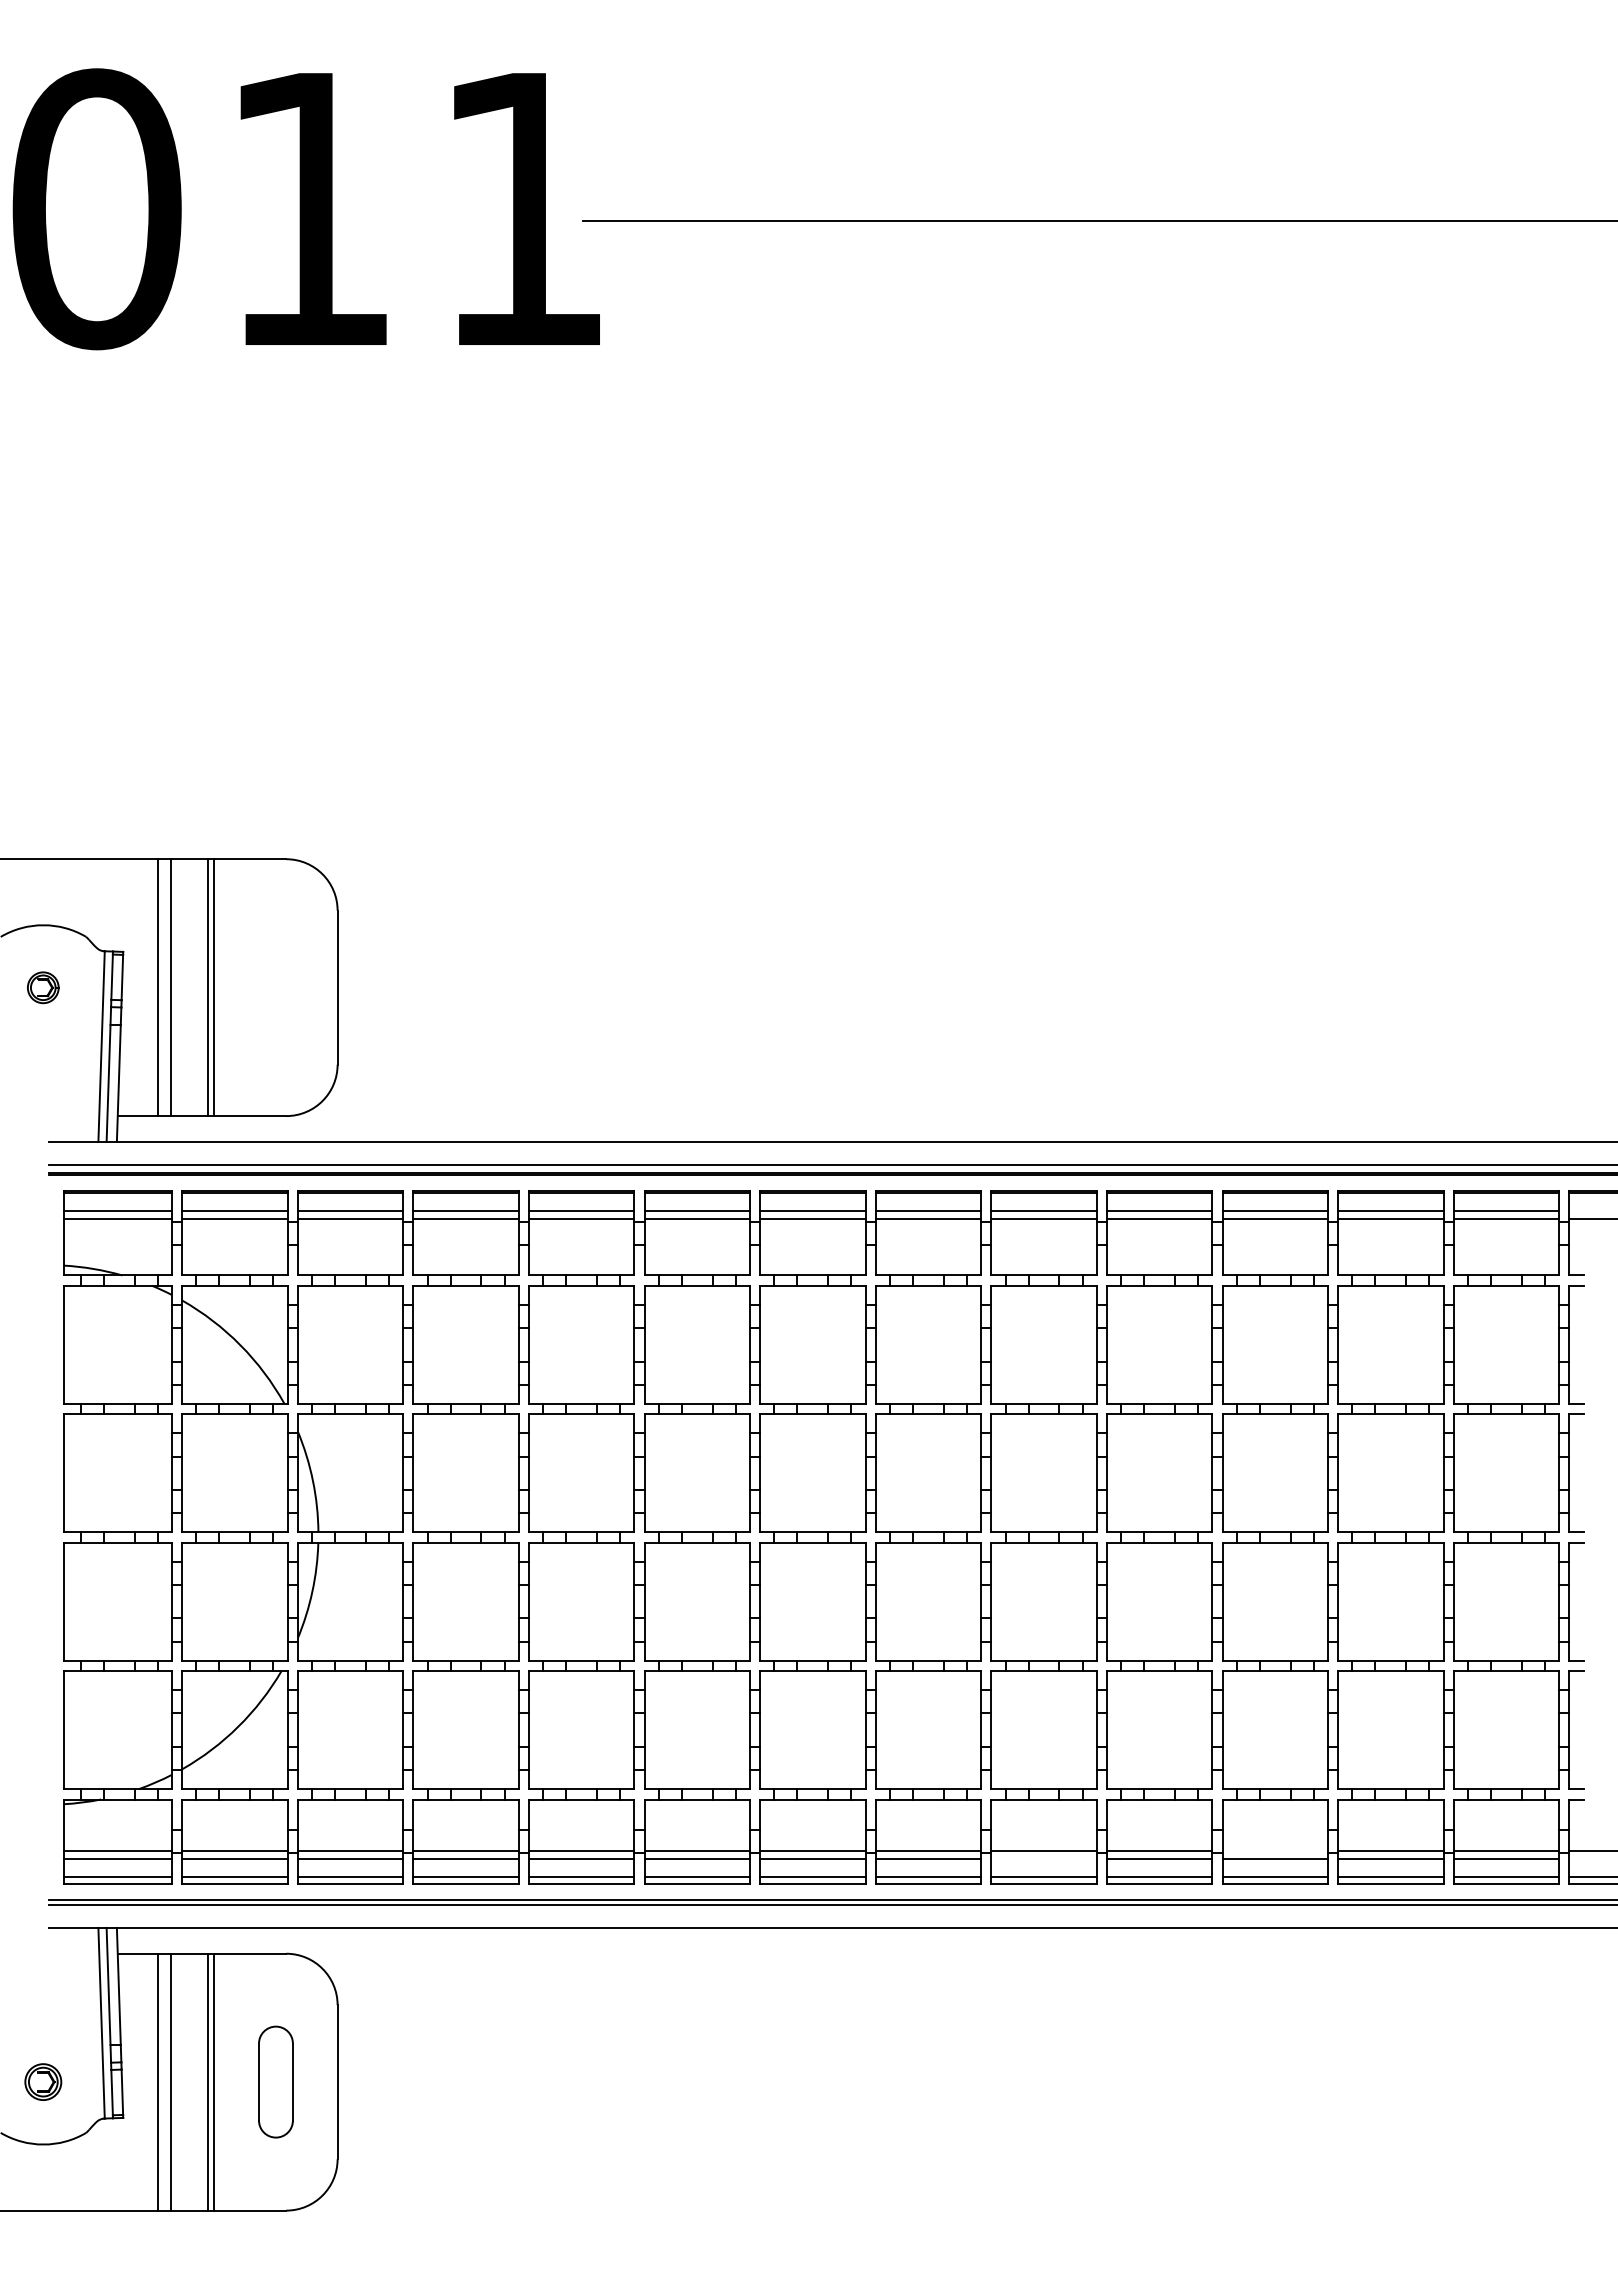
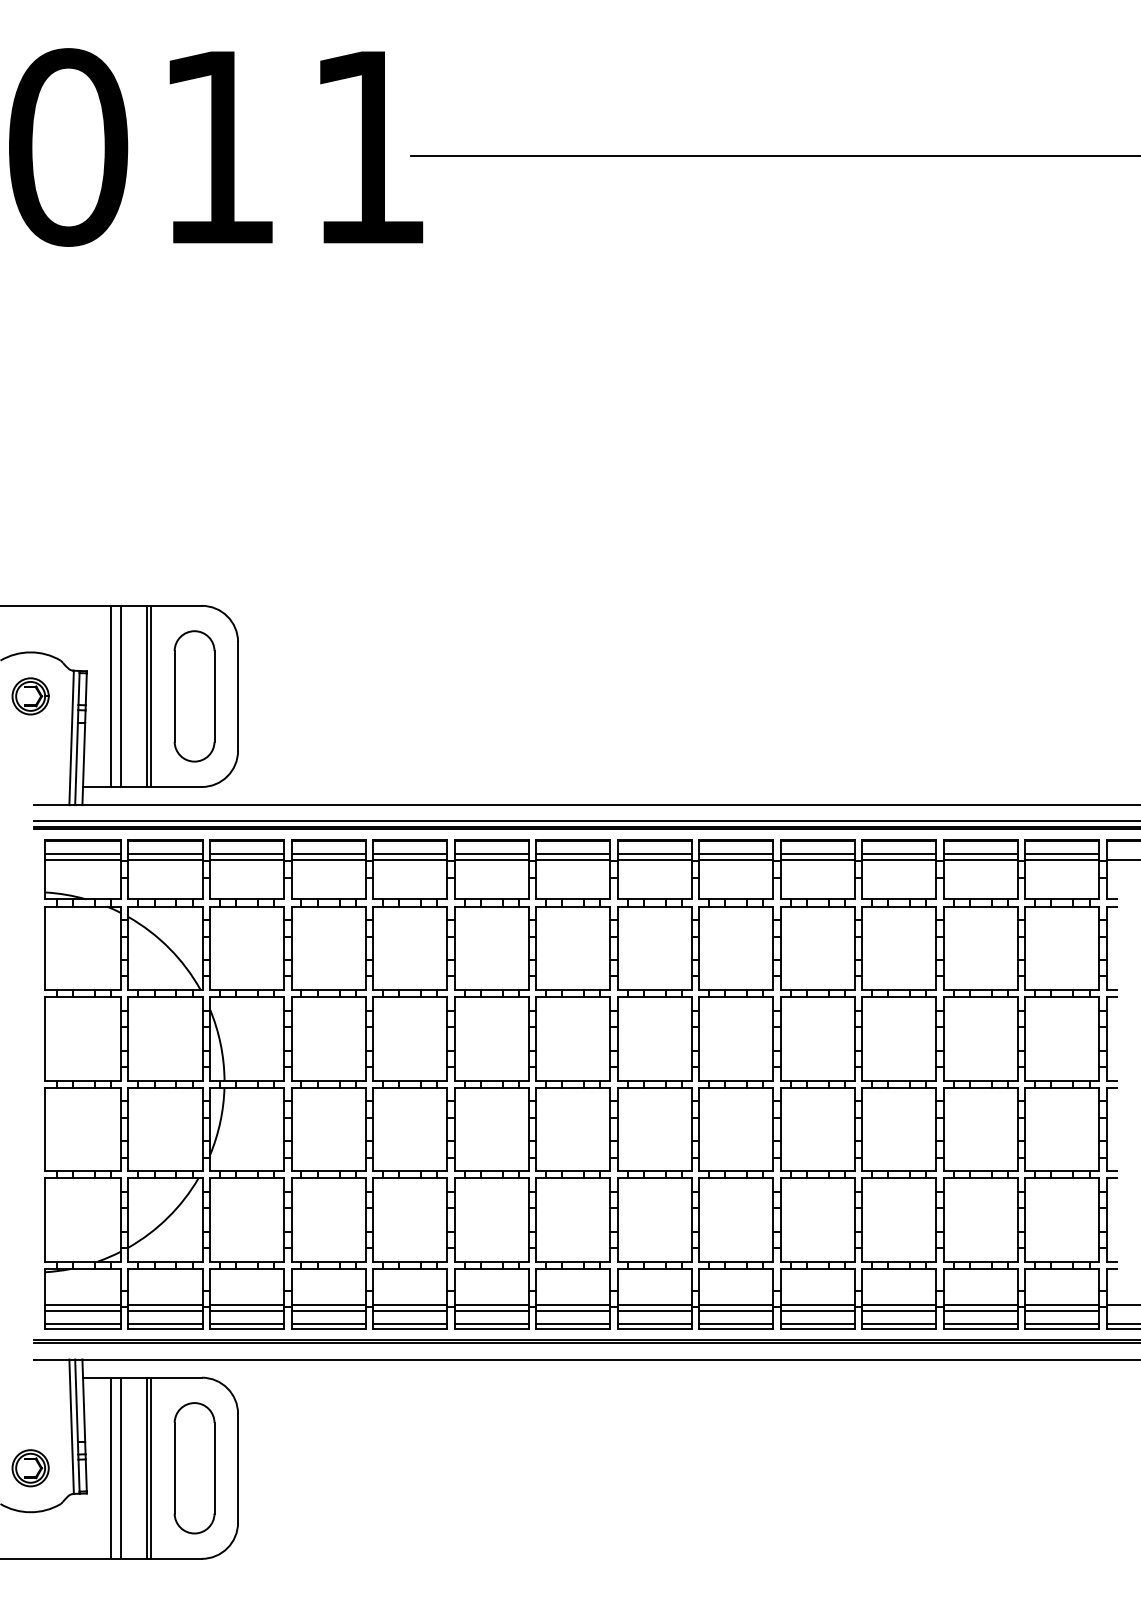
part: (42, 987) -> (29, 696), size x1.67
part: (275, 987) -> (194, 696), added
line: (1274, 1850) -> (898, 1304), added
line: (1043, 1858) -> (735, 1310), added
part: (42, 2081) -> (29, 1467), size x1.43
part: (275, 2081) -> (194, 1467), size x1.67

